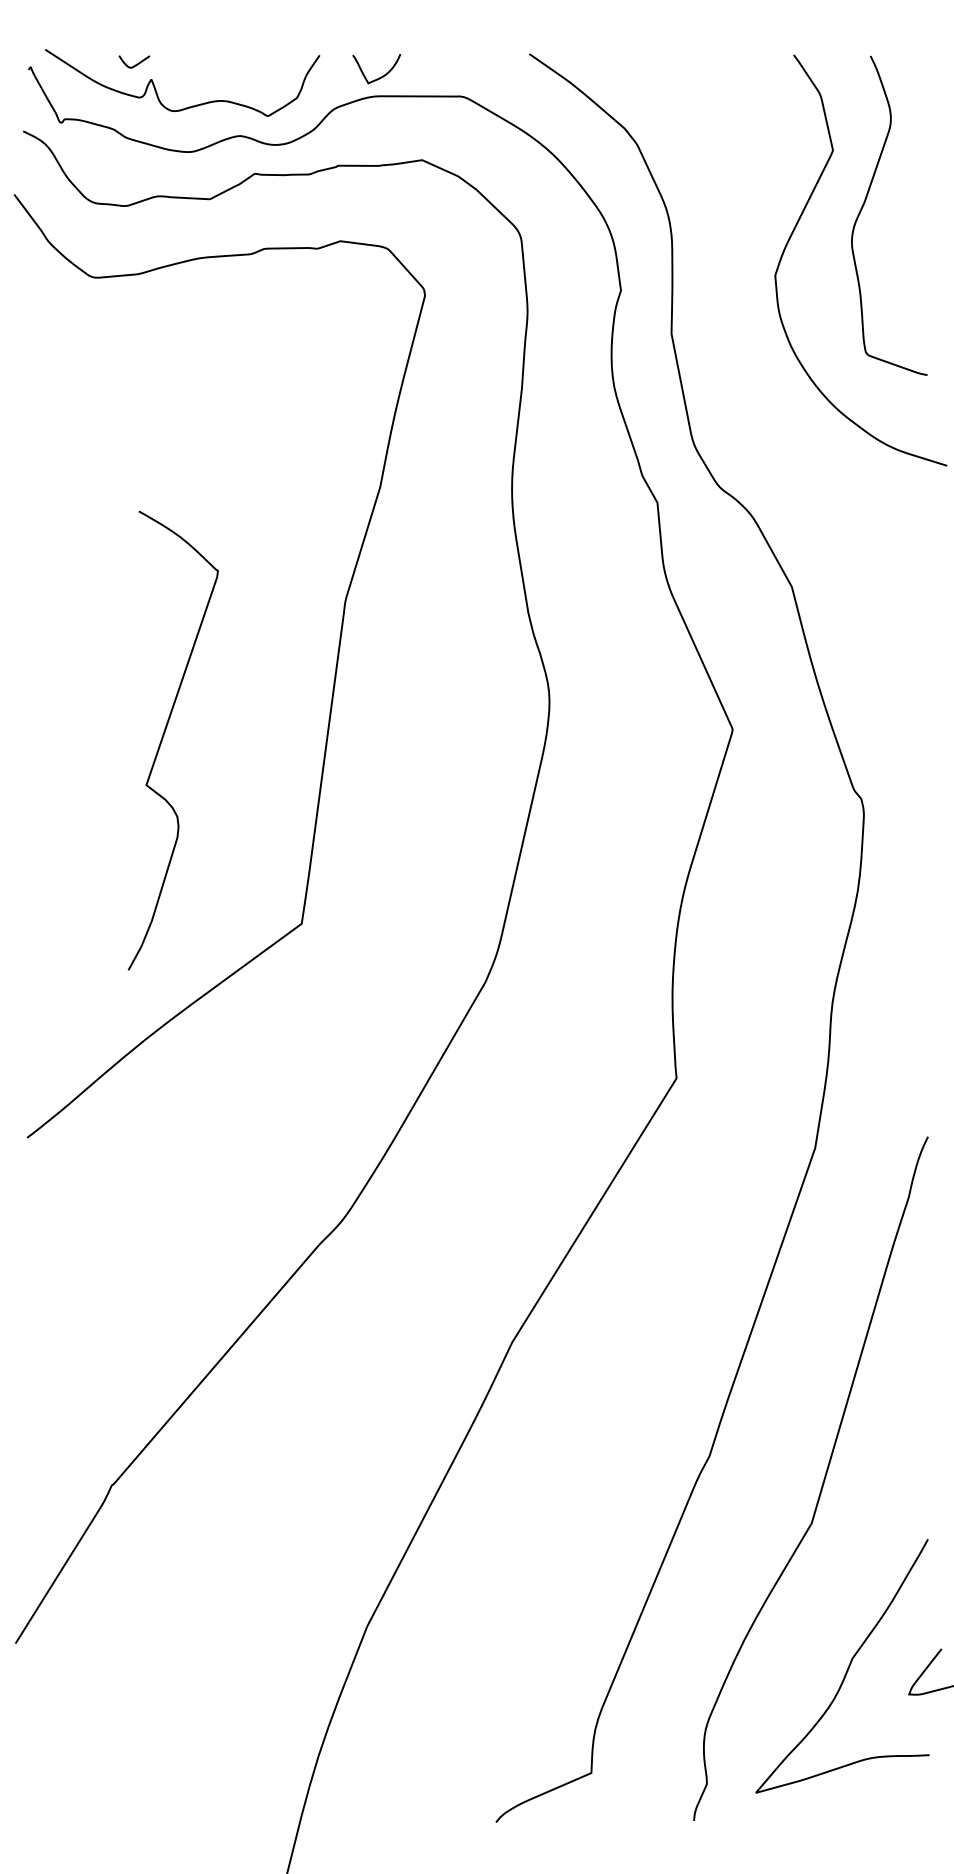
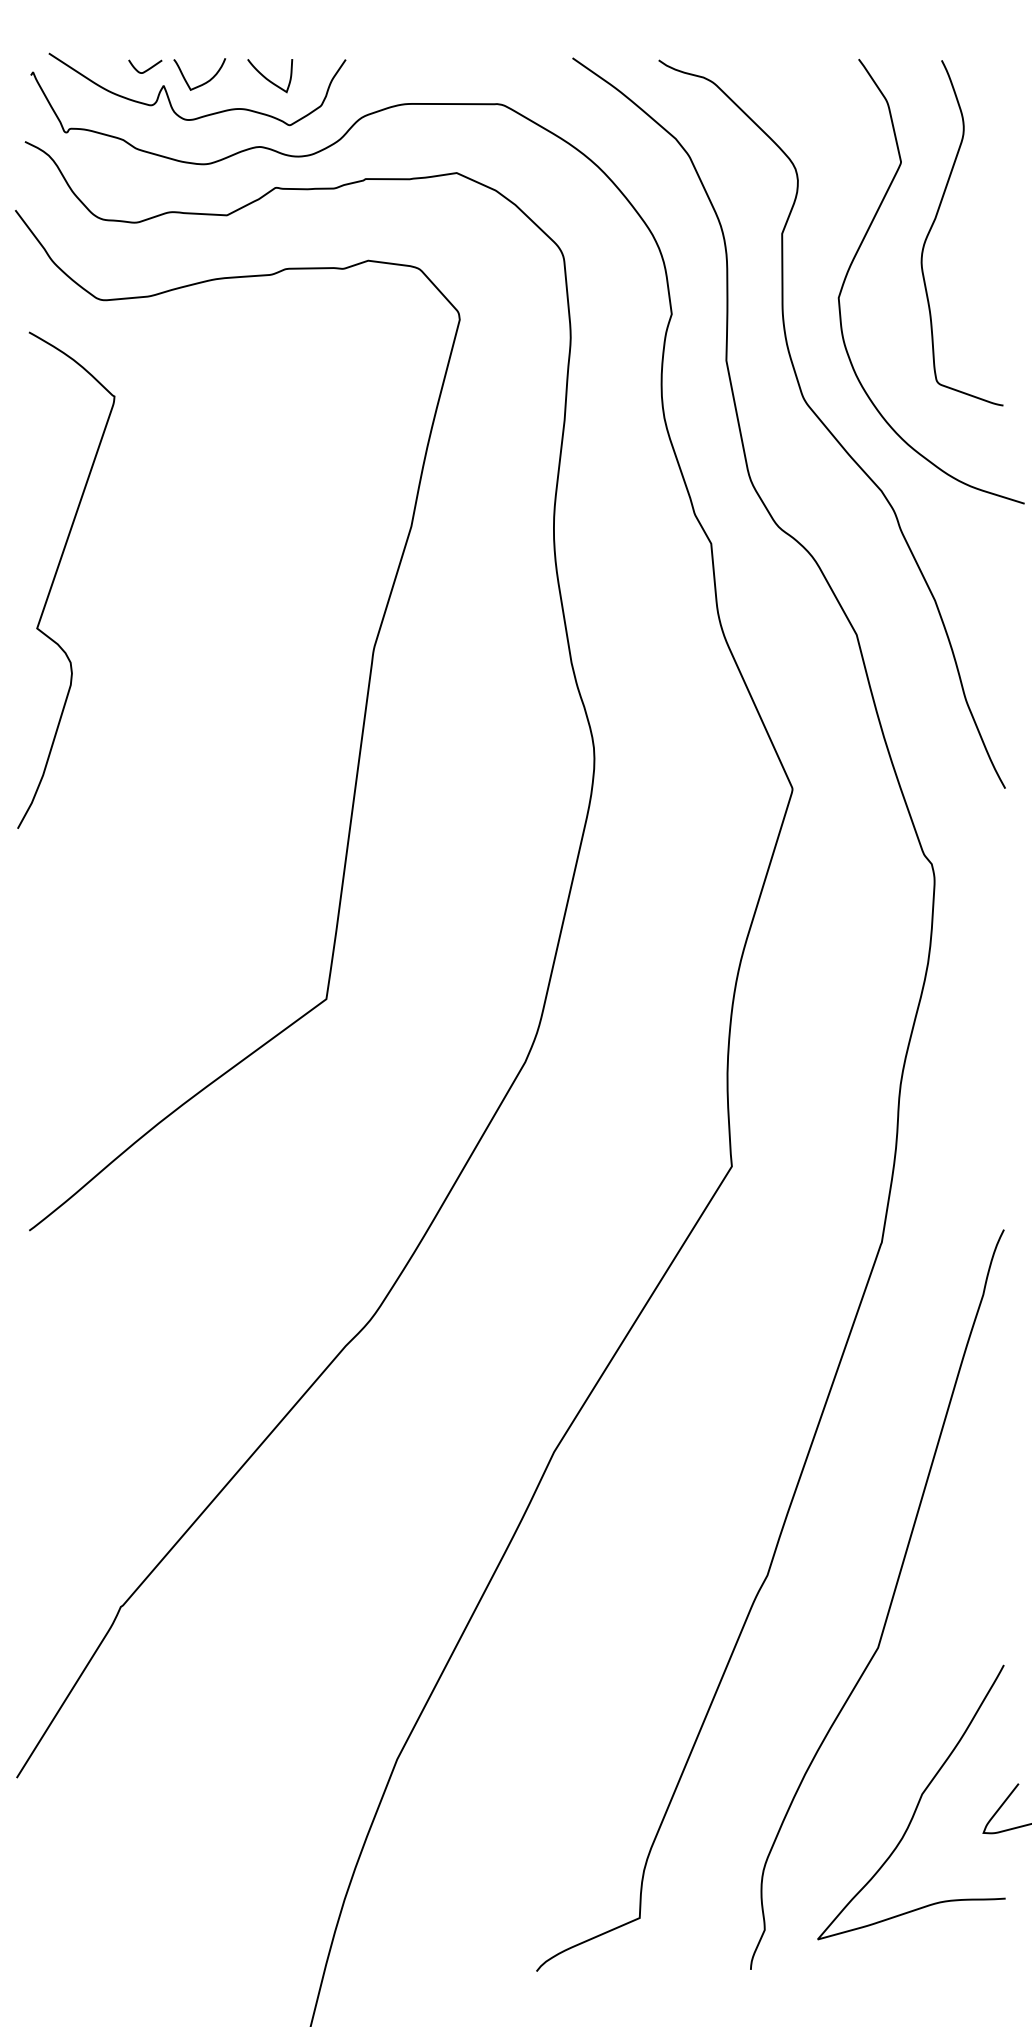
curve: (247, 72) -> (267, 78), added
curve: (380, 76) -> (203, 82), moved
curve: (765, 395) -> (828, 427), added
curve: (163, 738) -> (55, 578), moved

